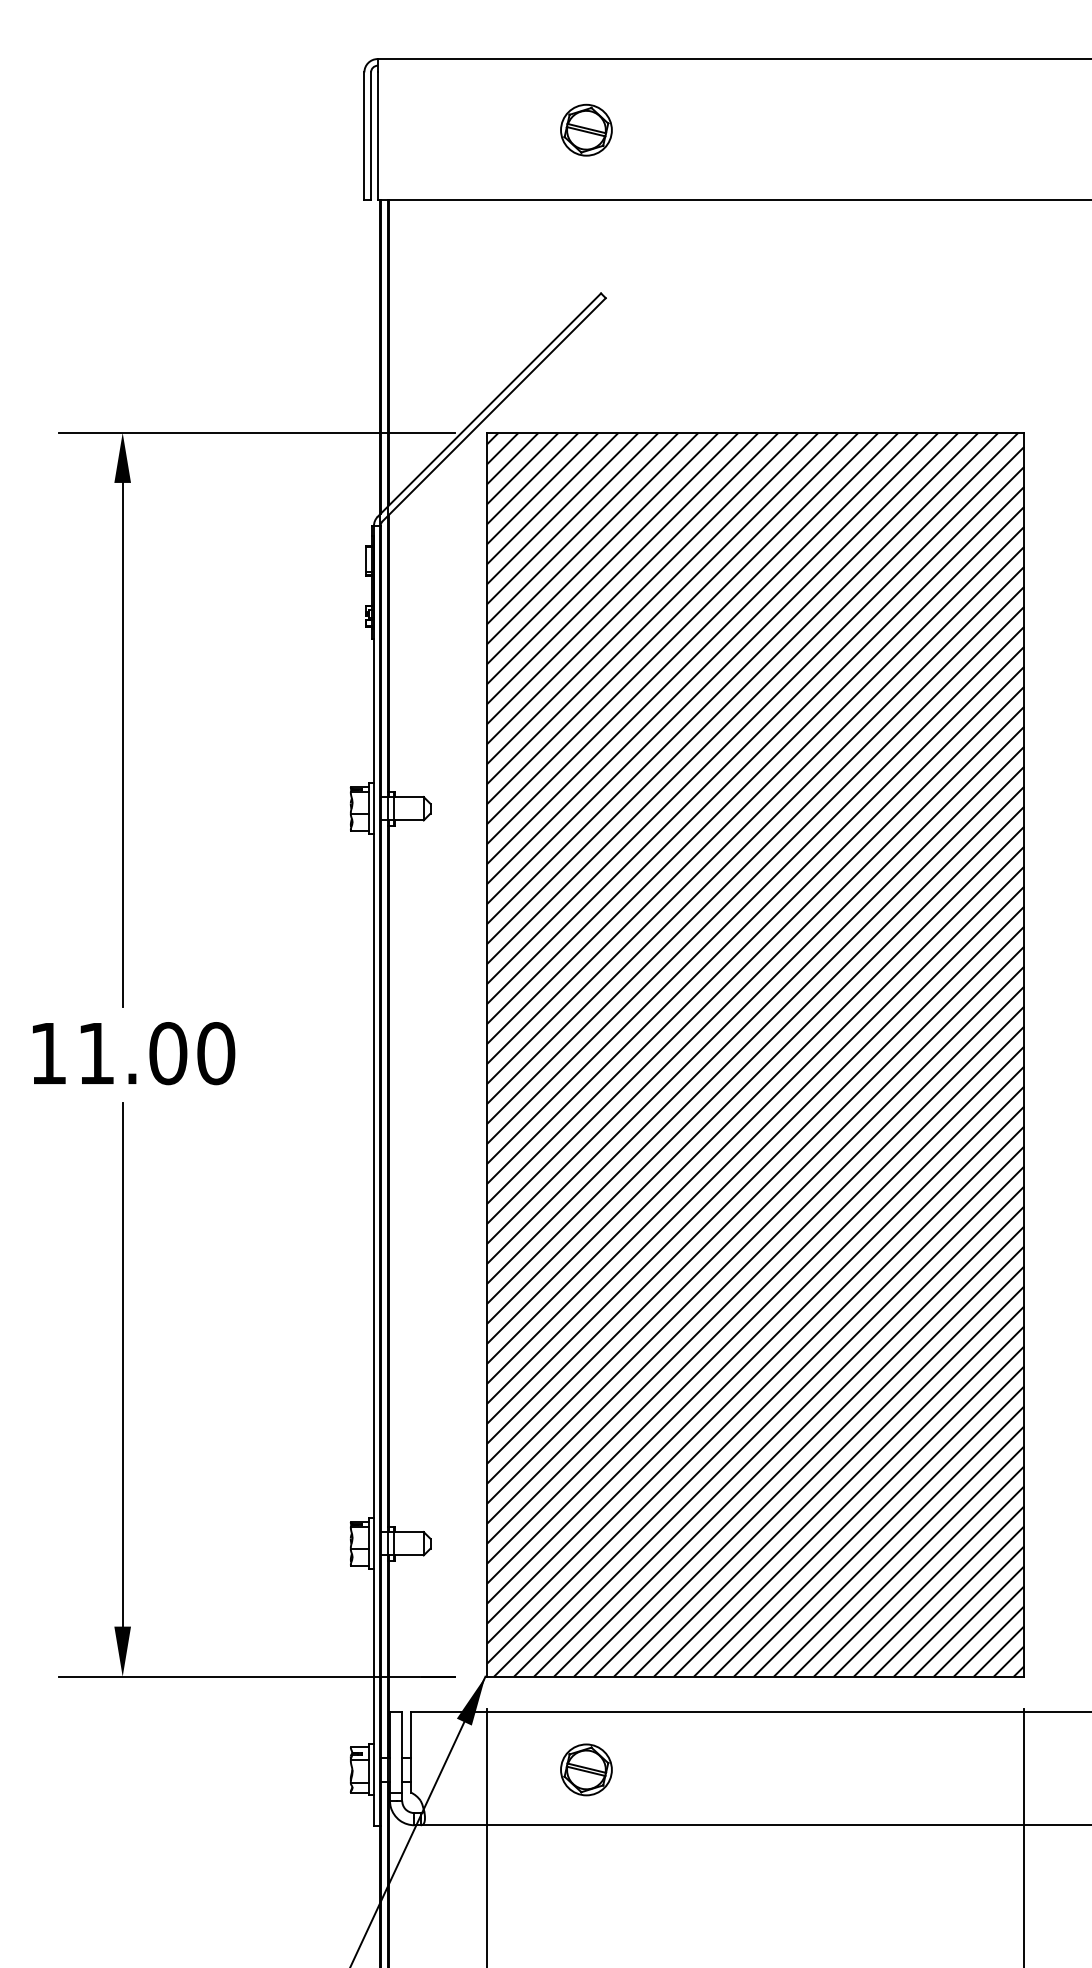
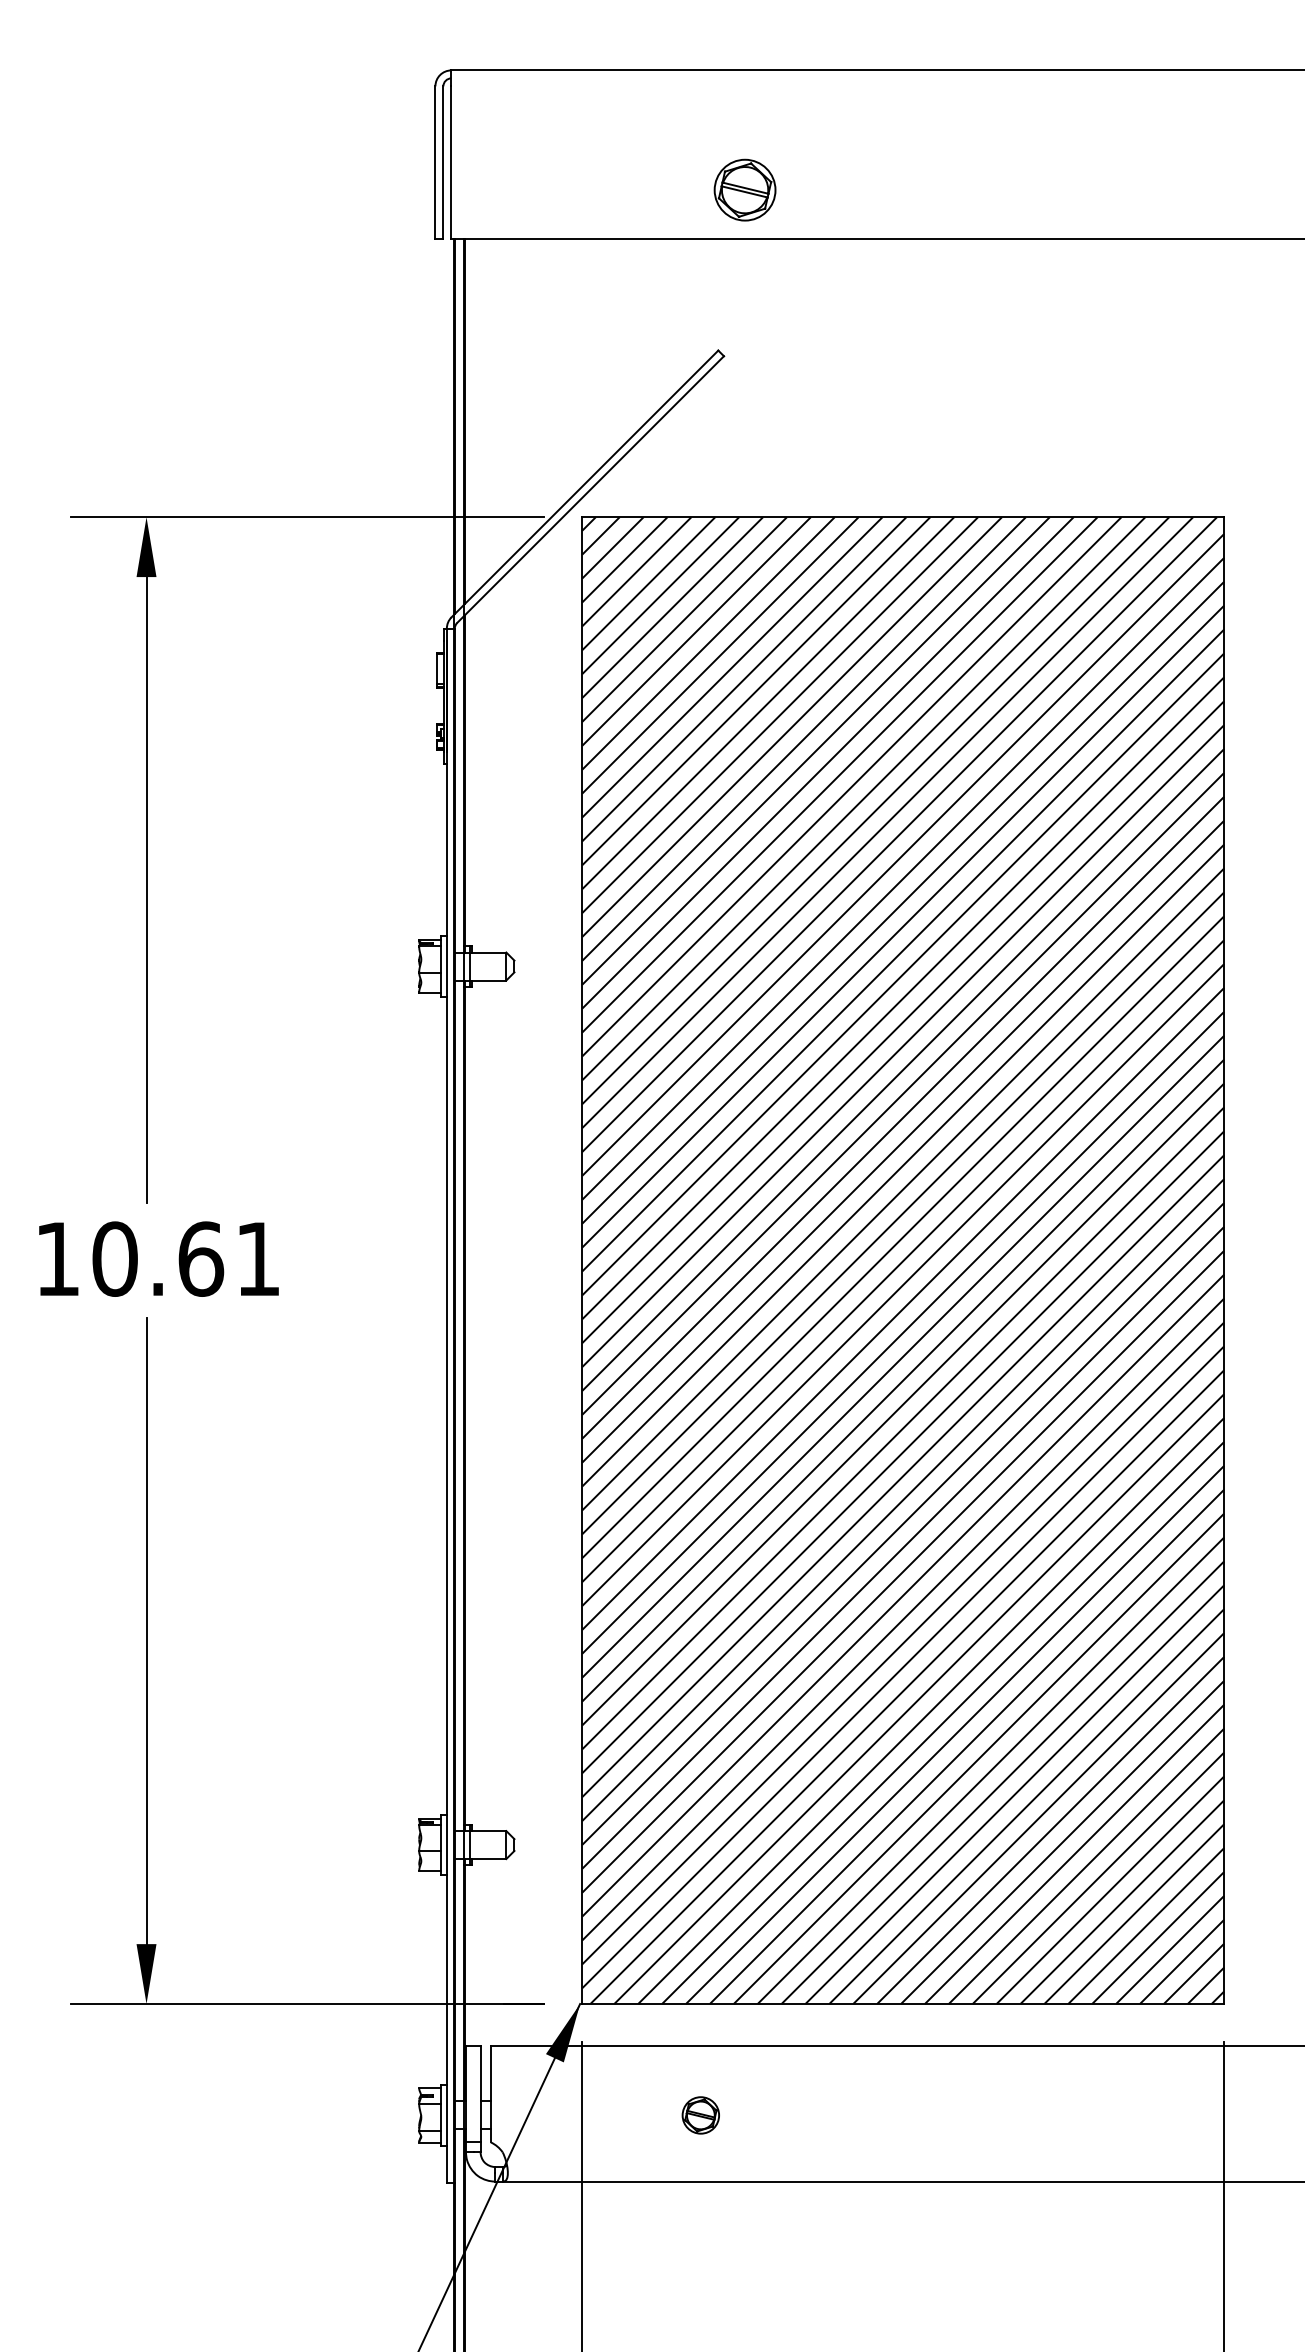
part: (586, 129) -> (745, 189), moved
text: (156, 1053) -> (186, 1259), 11.00 -> 10.61
part: (586, 1769) -> (700, 2114), size x0.6

